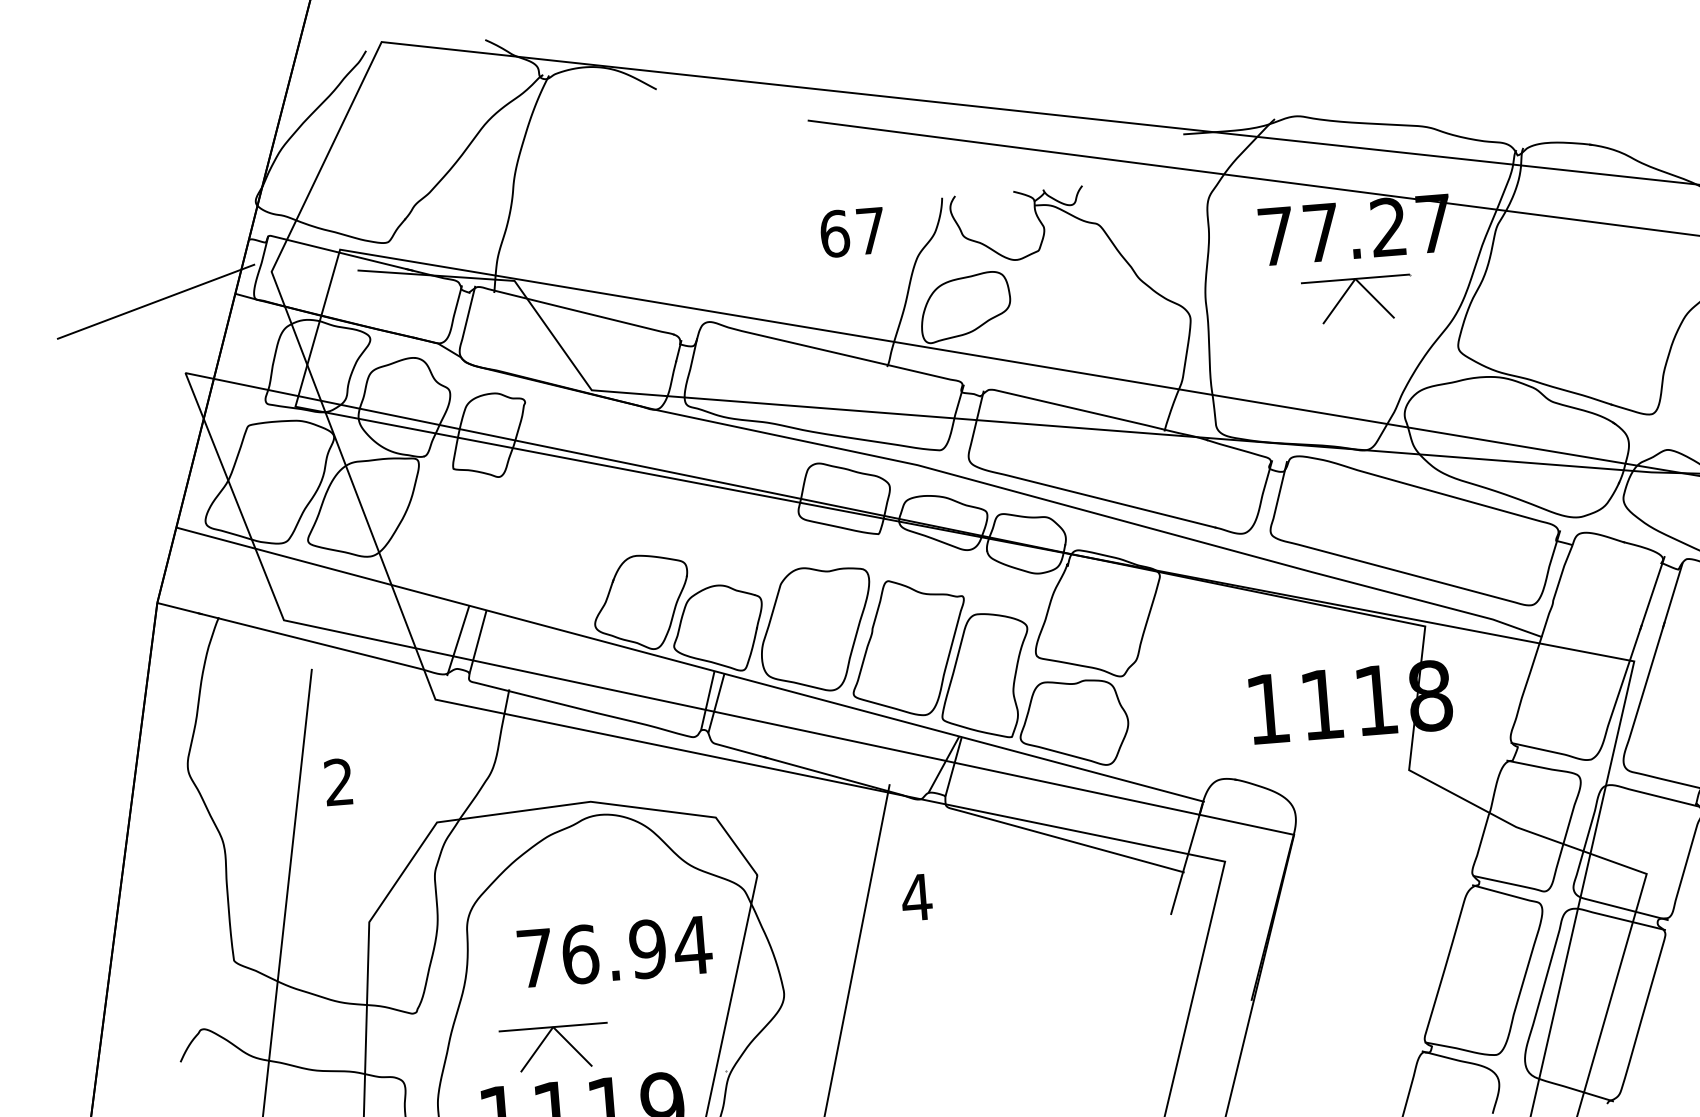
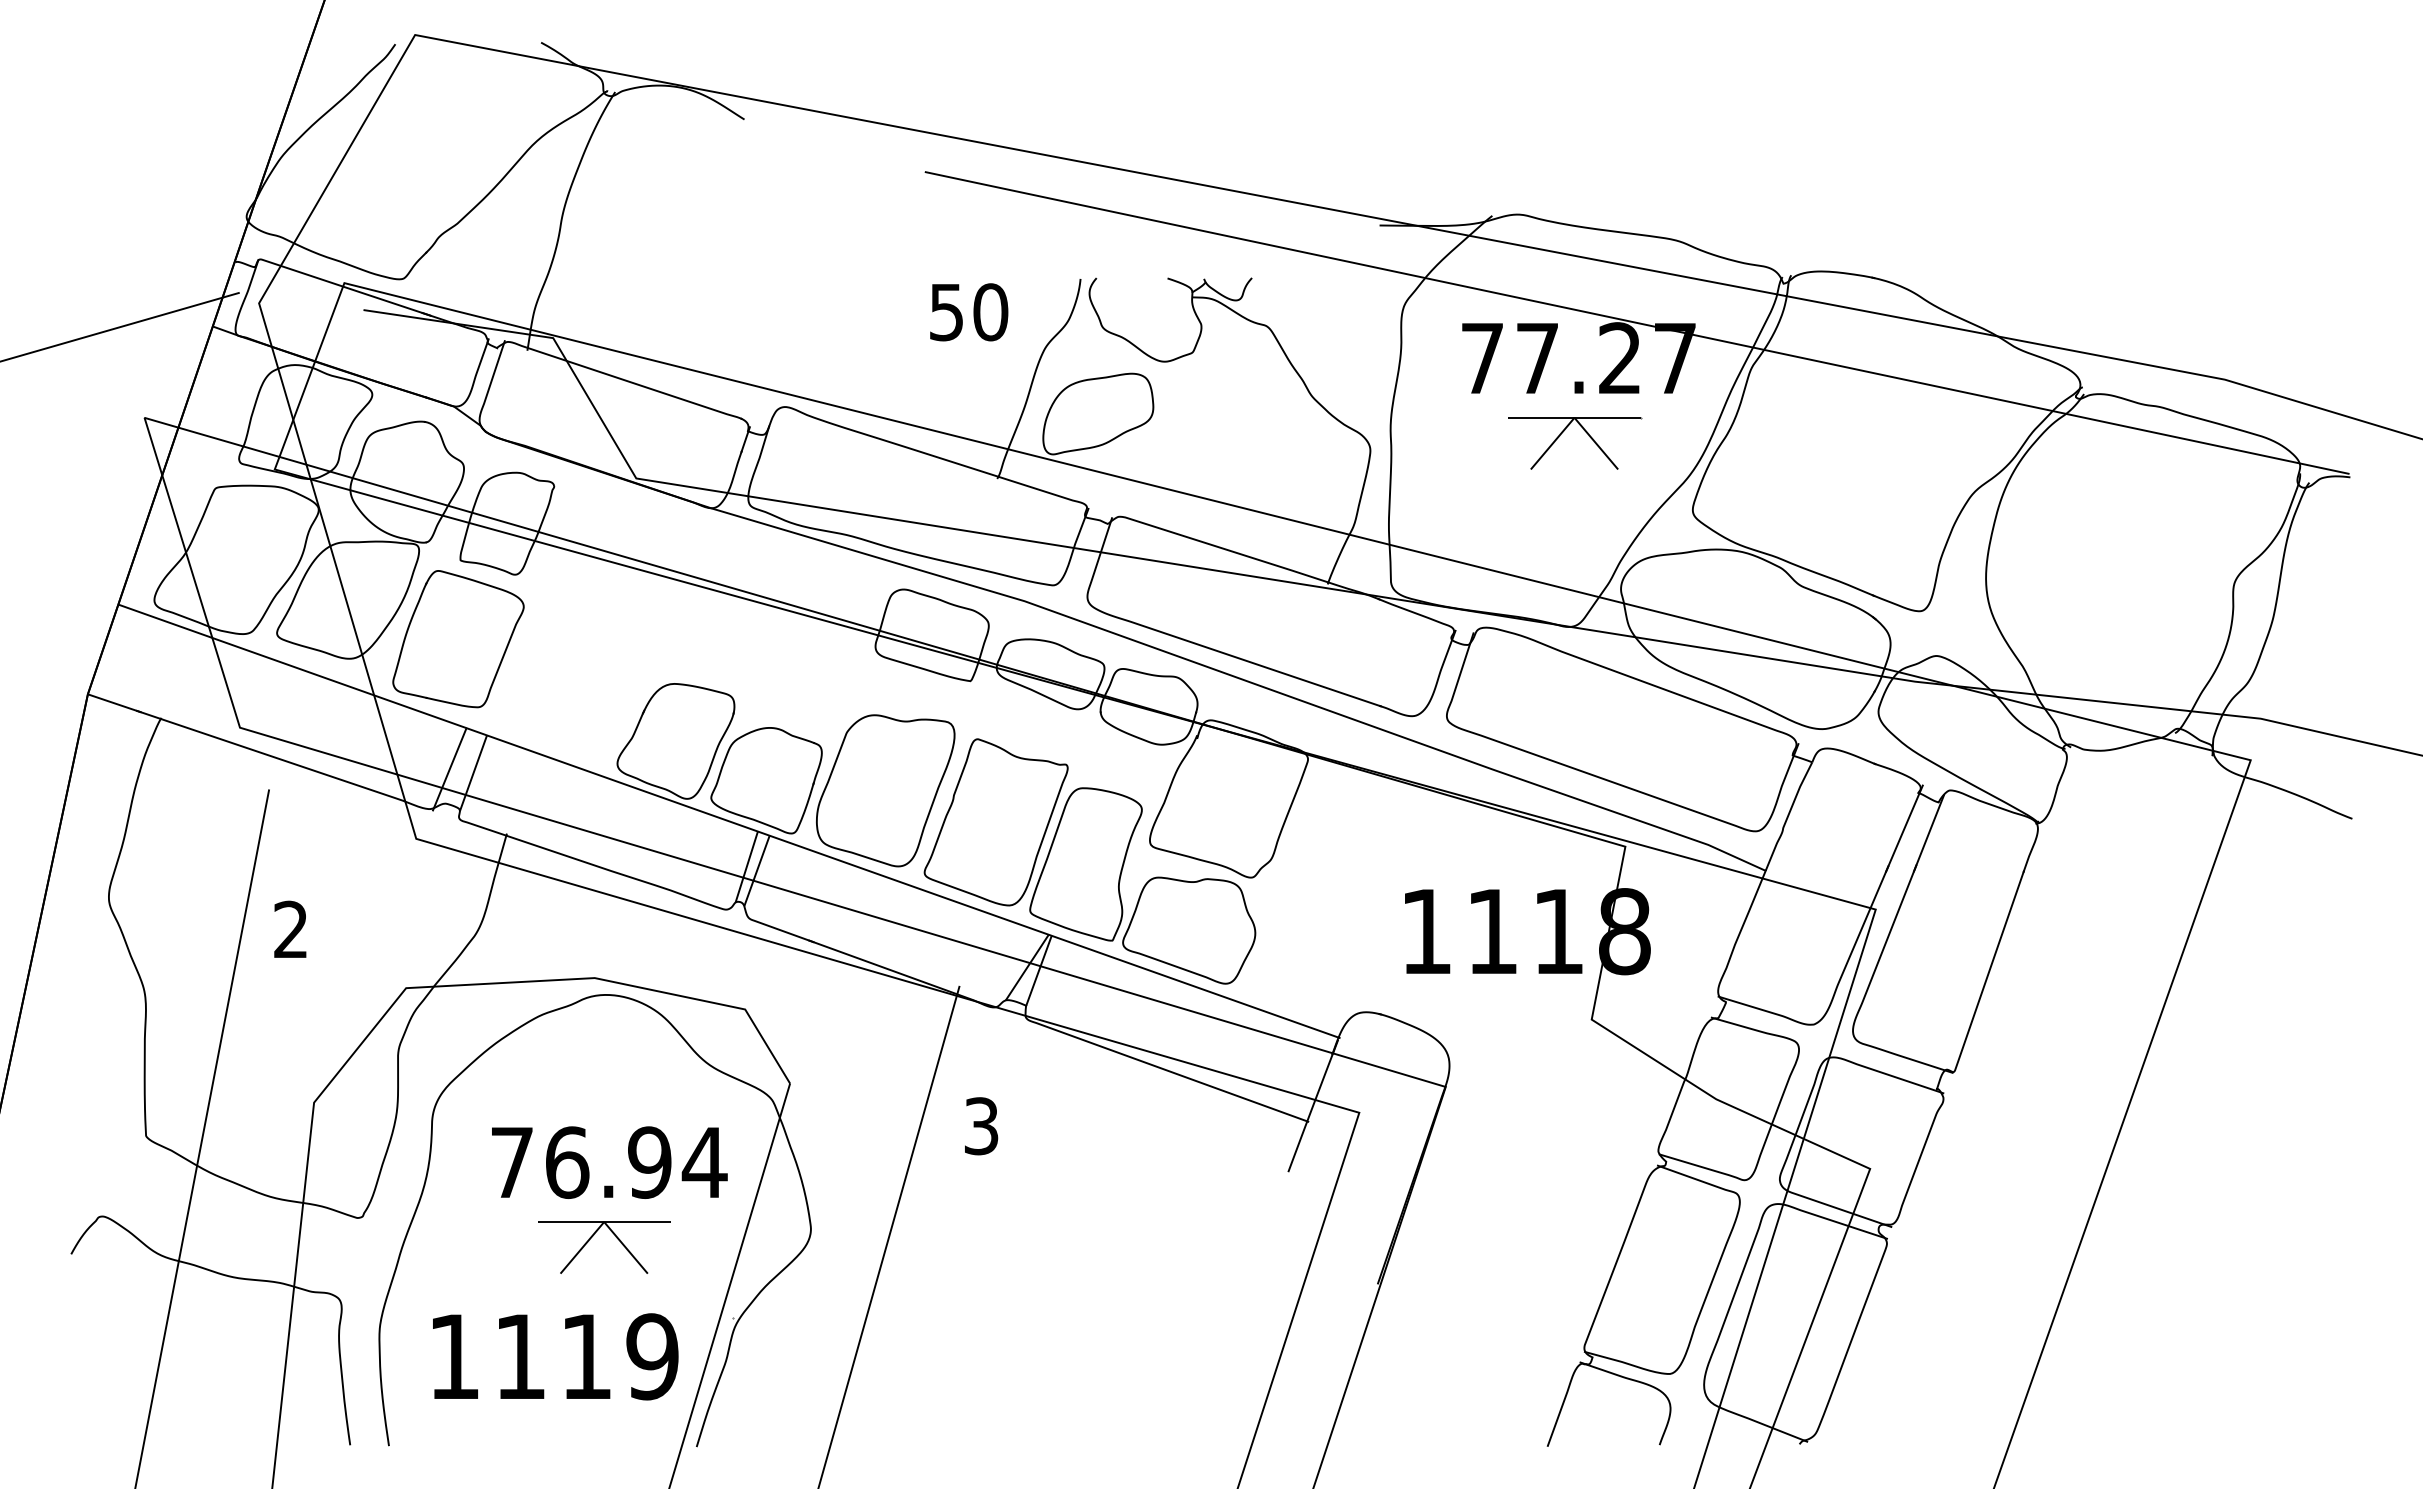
text: (852, 232) -> (968, 312), 67 -> 50
part: (456, 533) -> (458, 639), added
text: (916, 897) -> (981, 1126), 4 -> 3
part: (564, 1039) -> (616, 1238), moved

